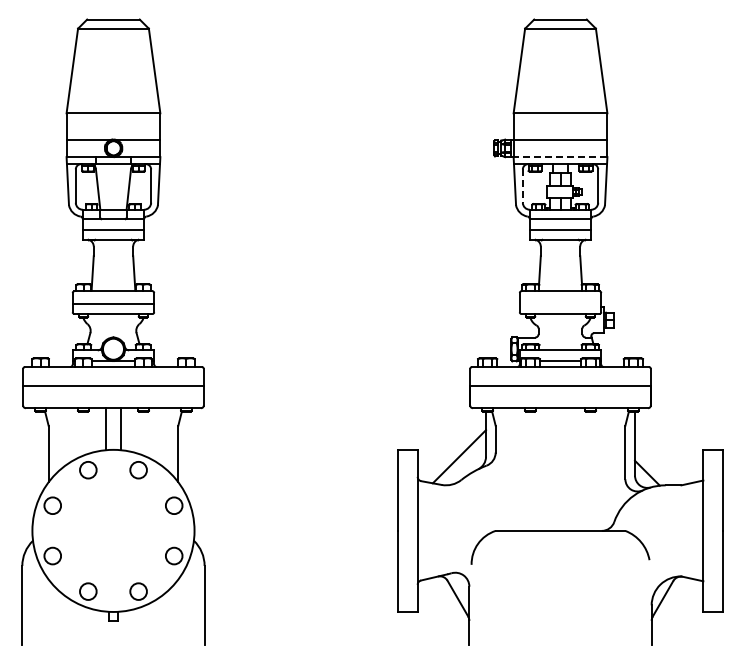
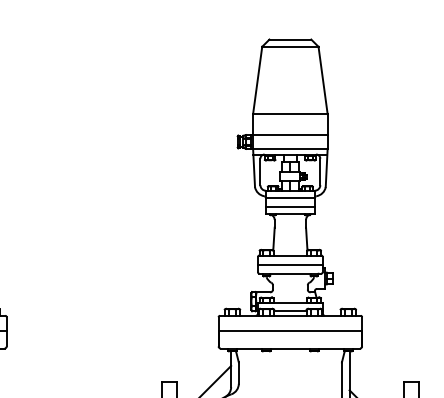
line: (560, 157) -> (290, 149), dashed -> solid
line: (522, 186) -> (260, 172), dashed -> solid
line: (560, 303) -> (290, 265), added

